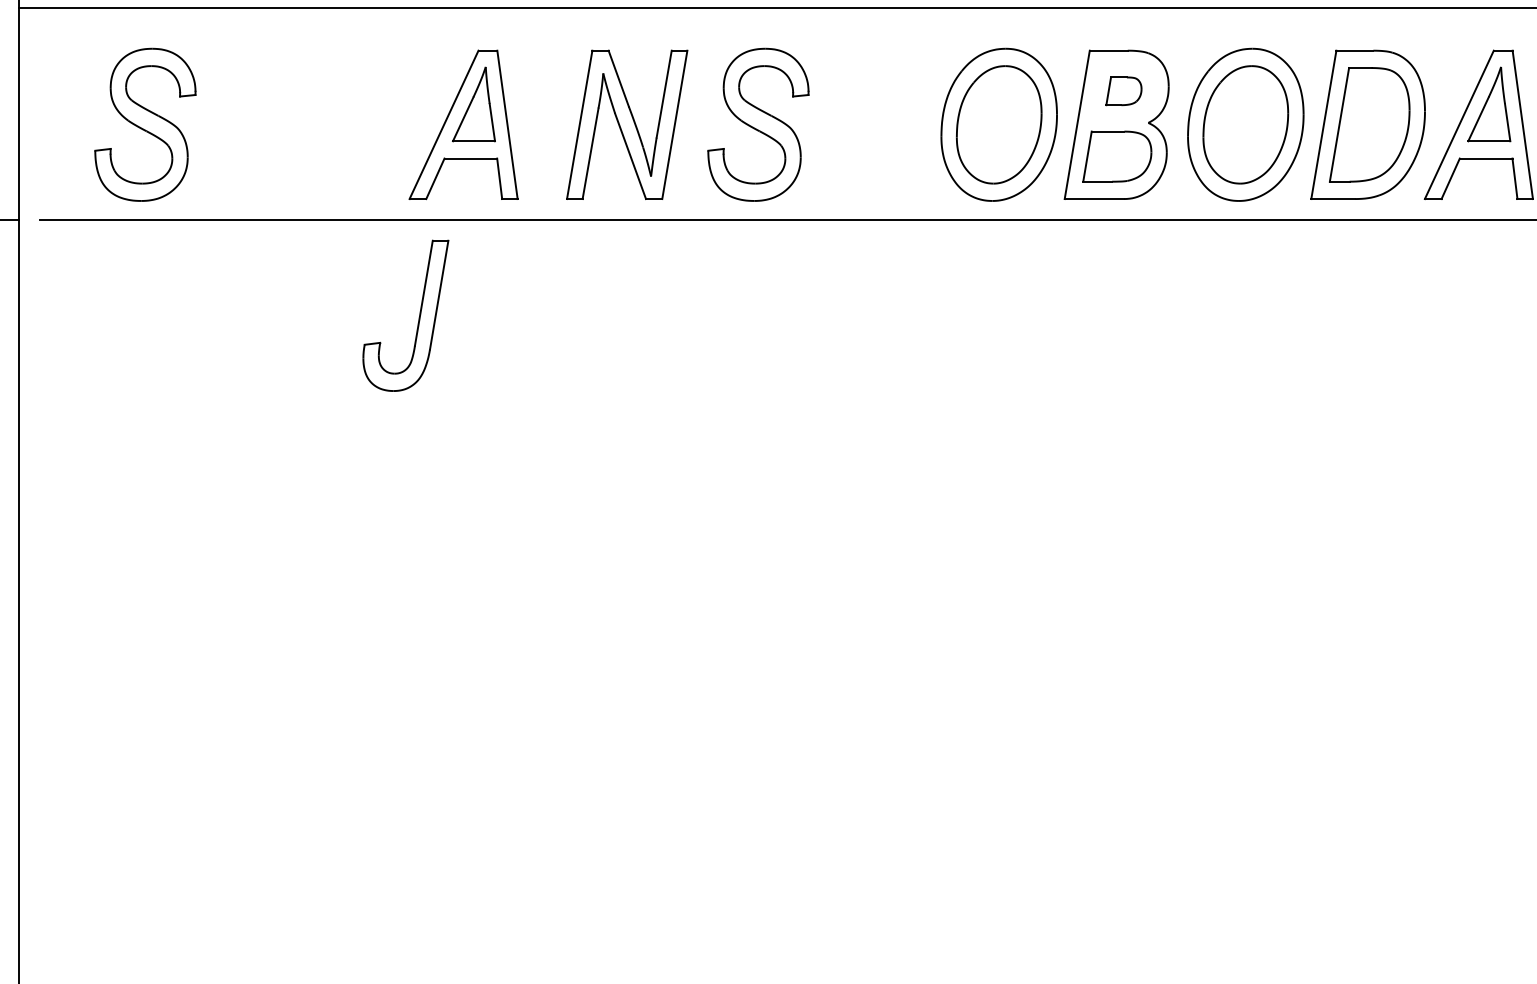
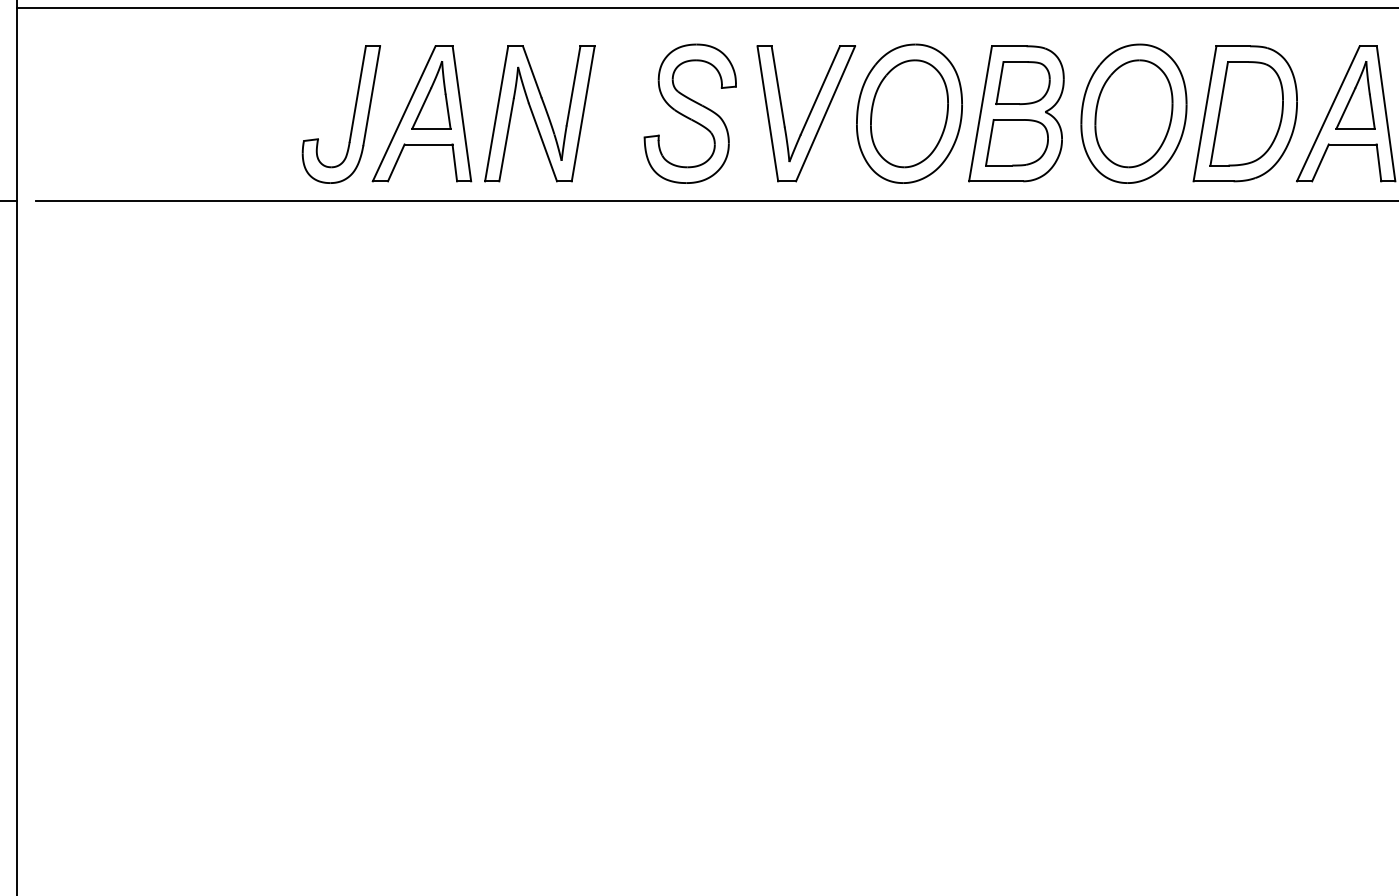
part: (1123, 91) -> (1022, 83), size x1.67
part: (144, 124) -> (131, 113), removed
part: (626, 124) -> (539, 113), moved
part: (884, 124) -> (805, 113), added
part: (418, 318) -> (352, 117), moved

